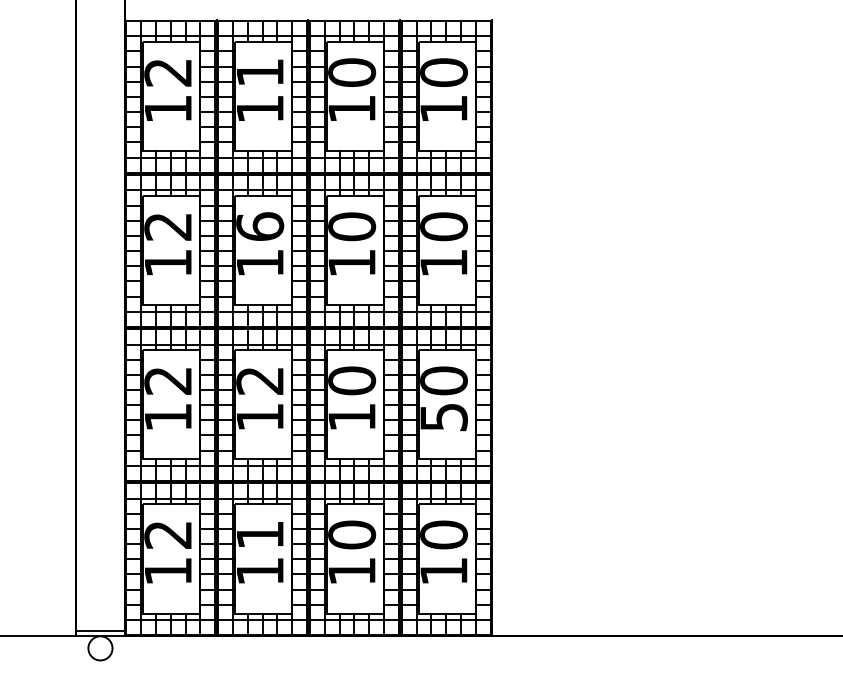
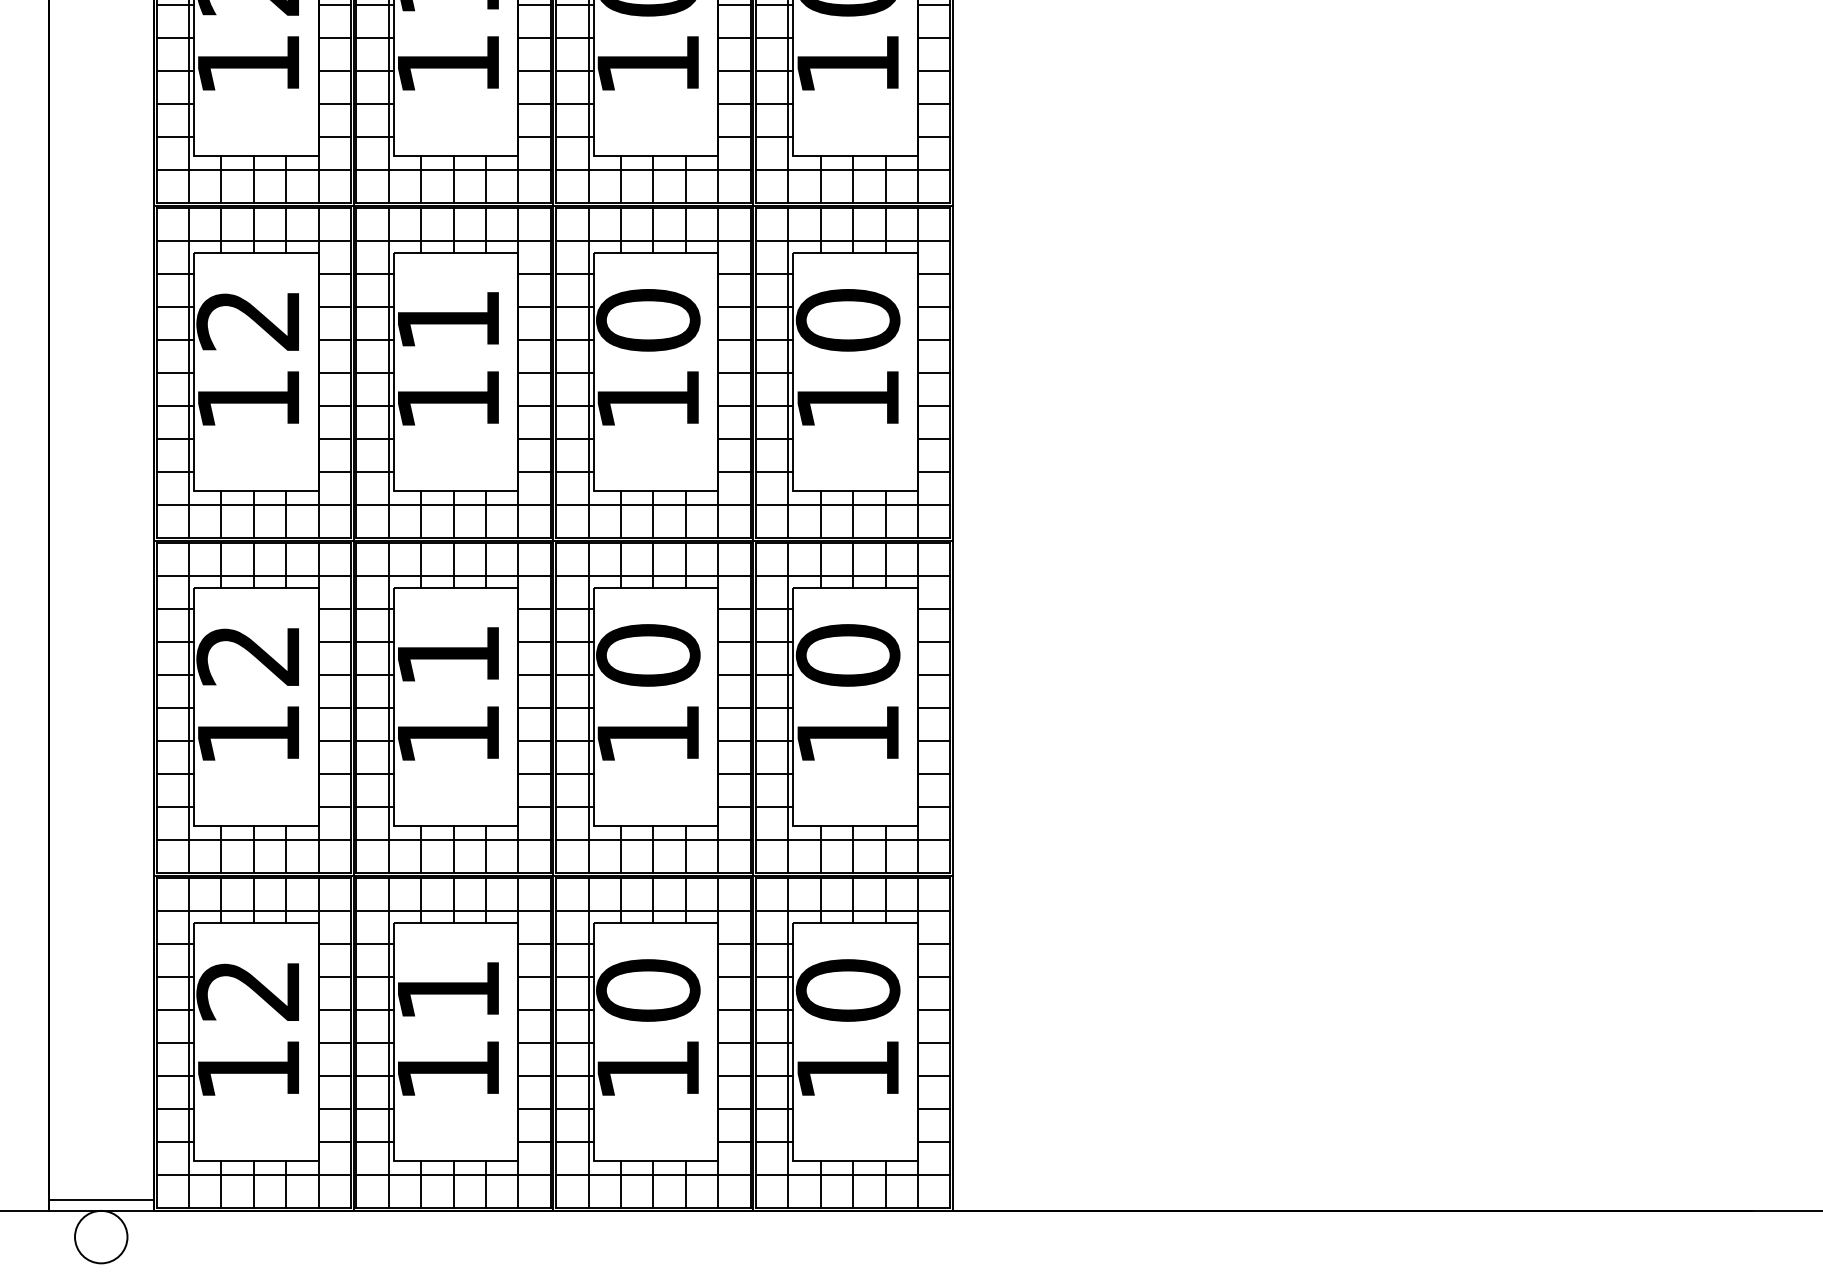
text: (260, 226) -> (449, 319), 16 -> 11
text: (259, 381) -> (447, 656), 12 -> 11
text: (443, 417) -> (847, 735), 50 -> 10

